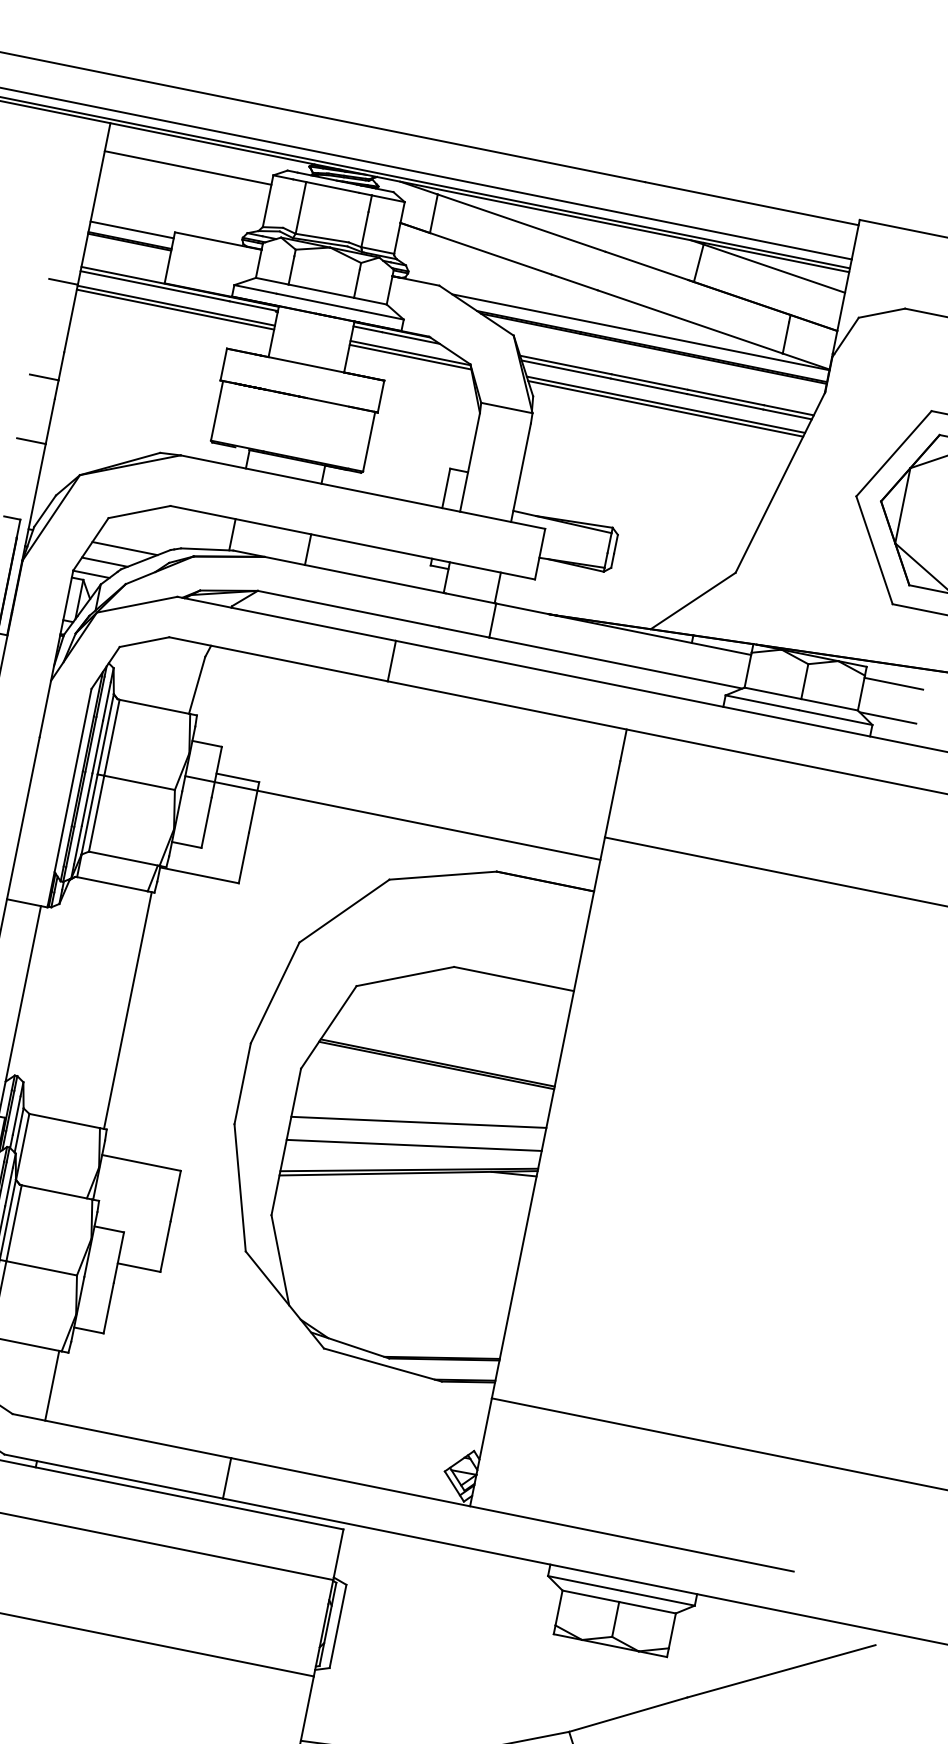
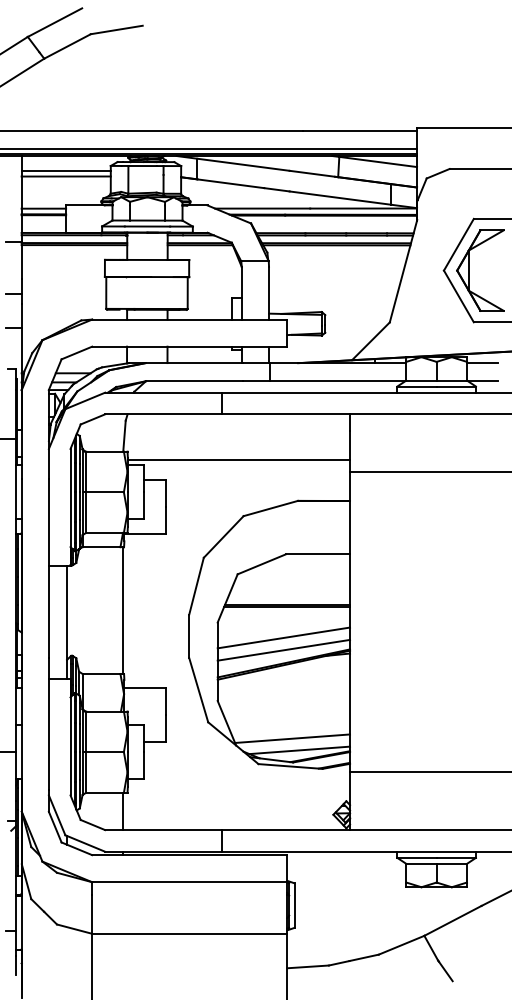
line: (184, 177) -> (65, 176), added
line: (391, 818) -> (238, 460), moved
line: (397, 1313) -> (292, 738), added
line: (405, 1338) -> (299, 750), added

